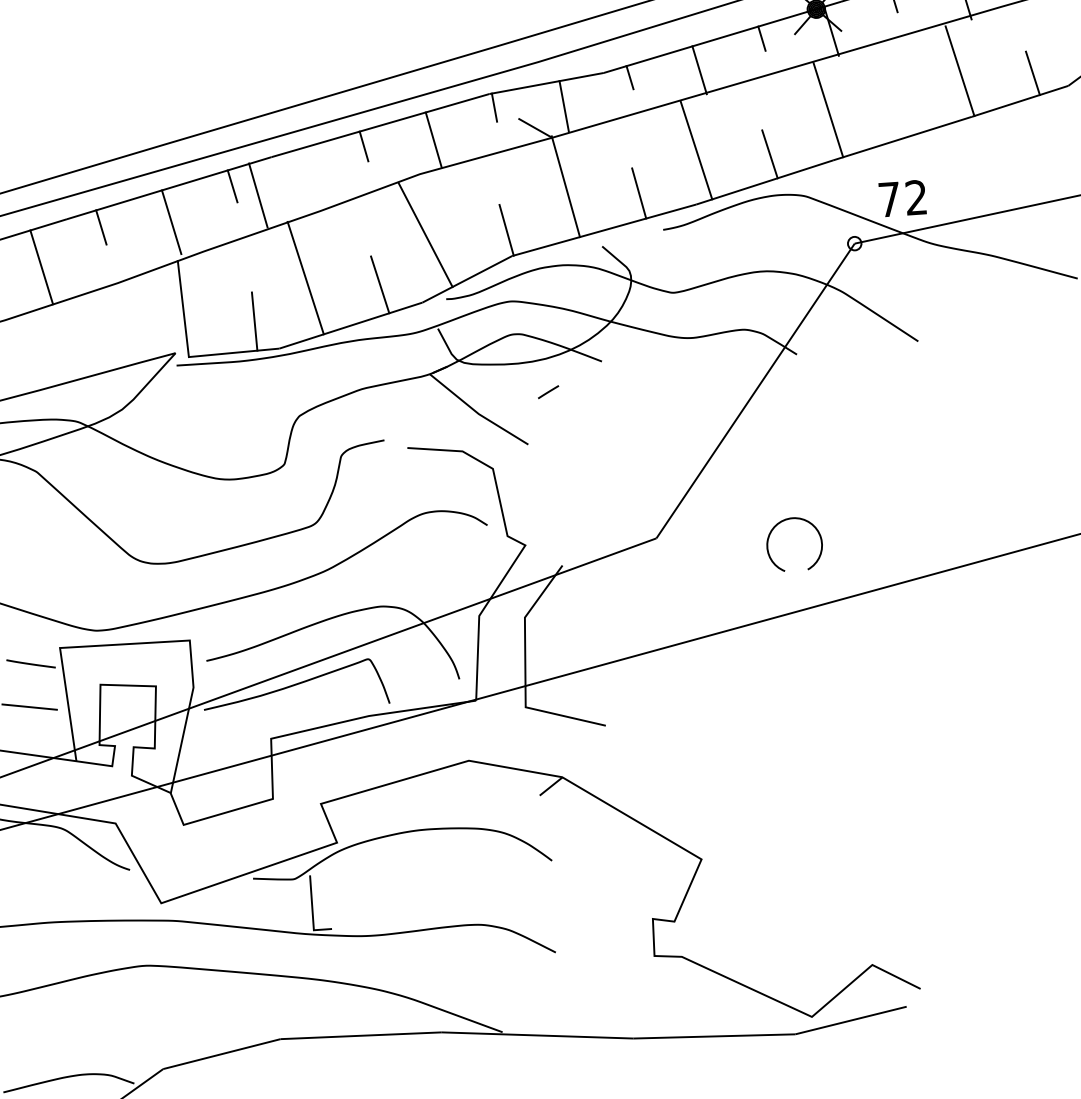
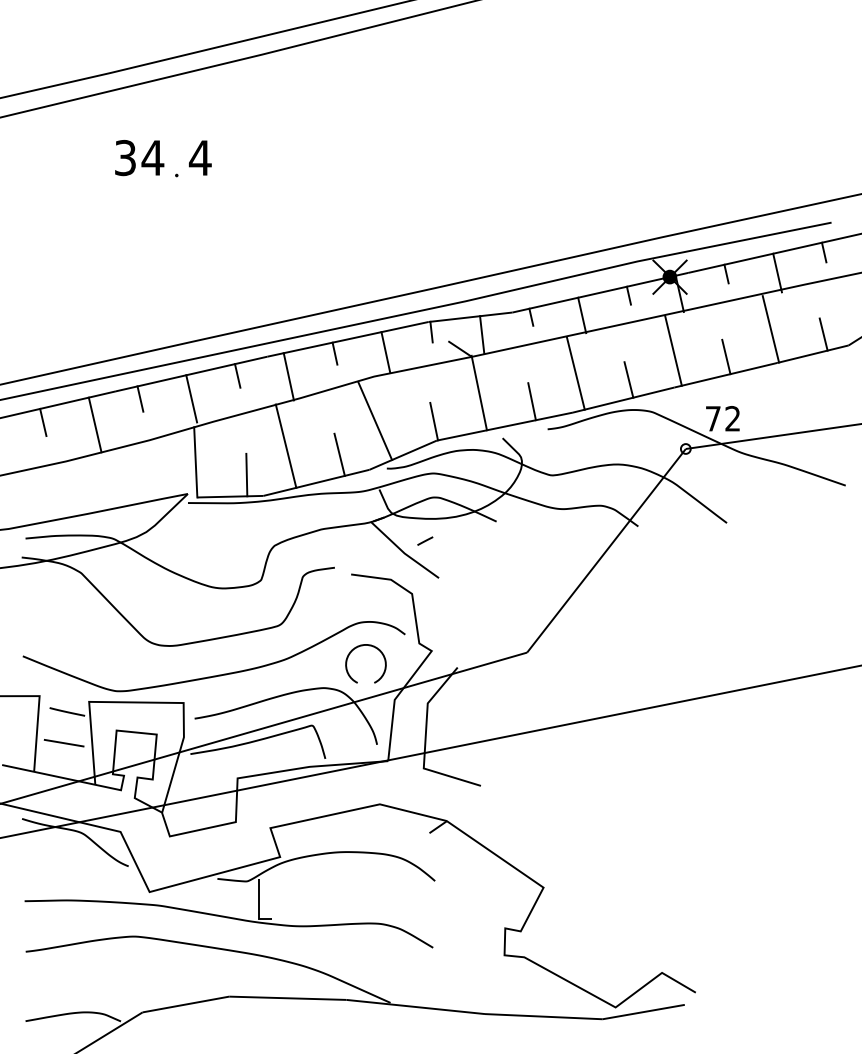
line: (901, 112) -> (726, 356), added
line: (257, 195) -> (288, 376), moved
line: (548, 391) -> (425, 540), moved
part: (788, 520) -> (362, 646), moved

